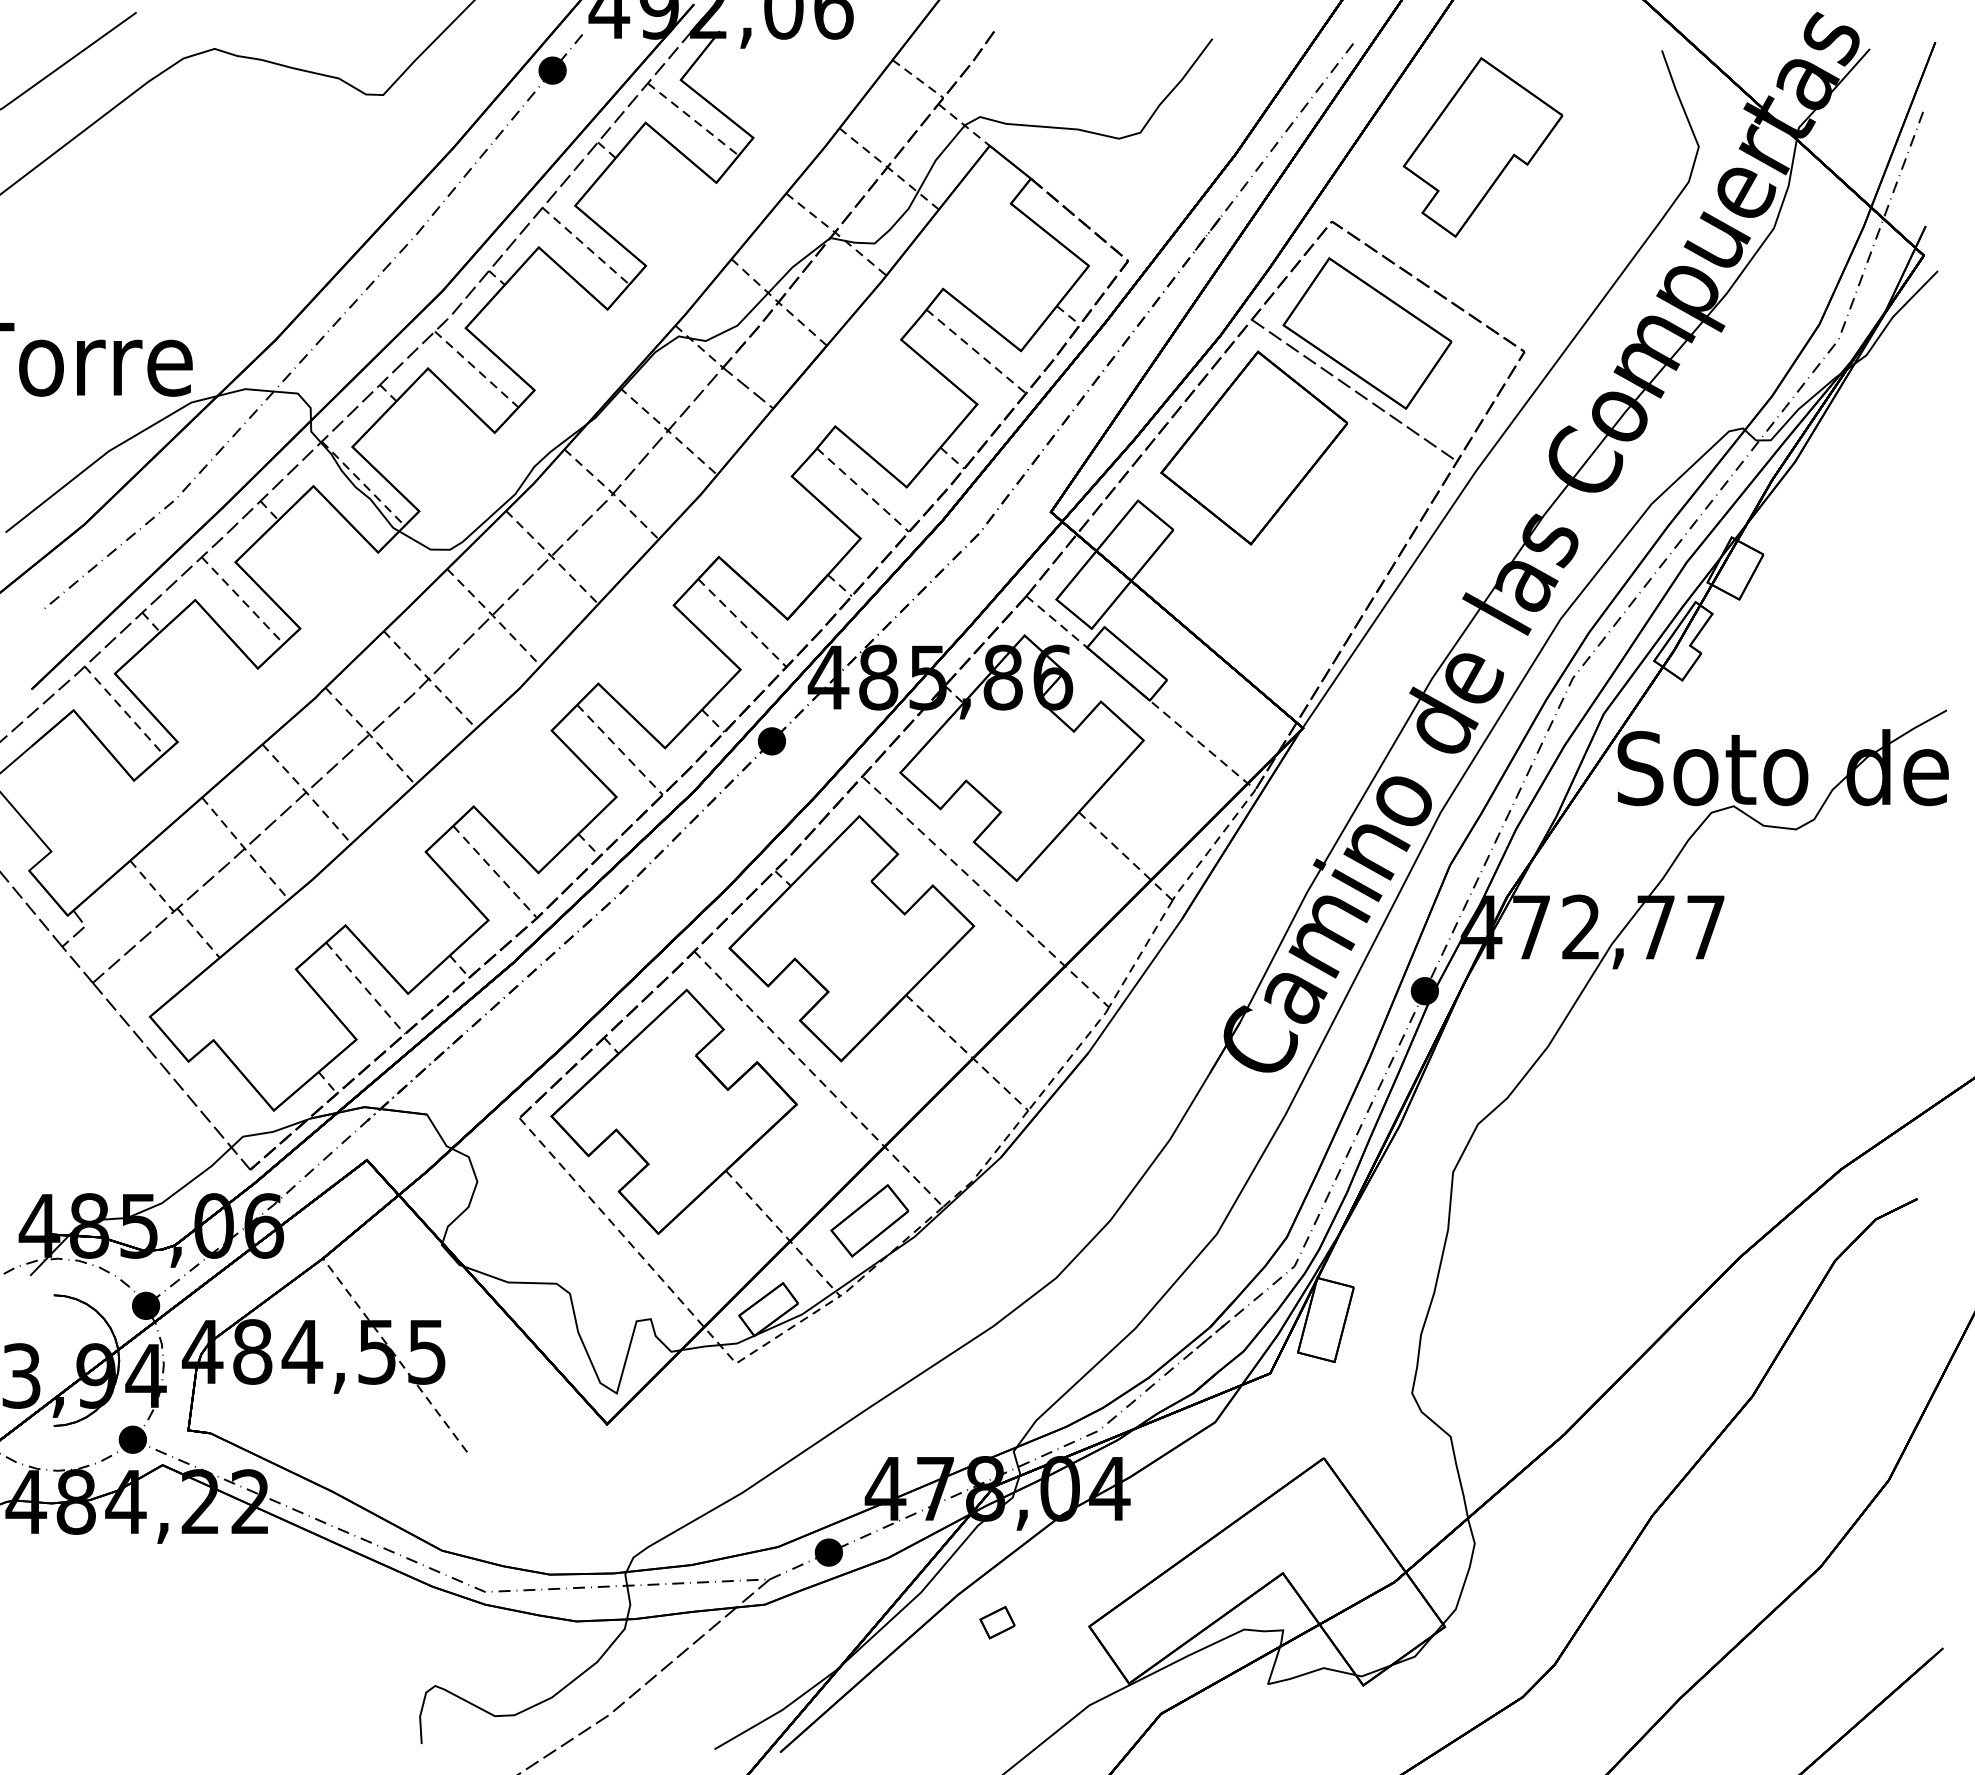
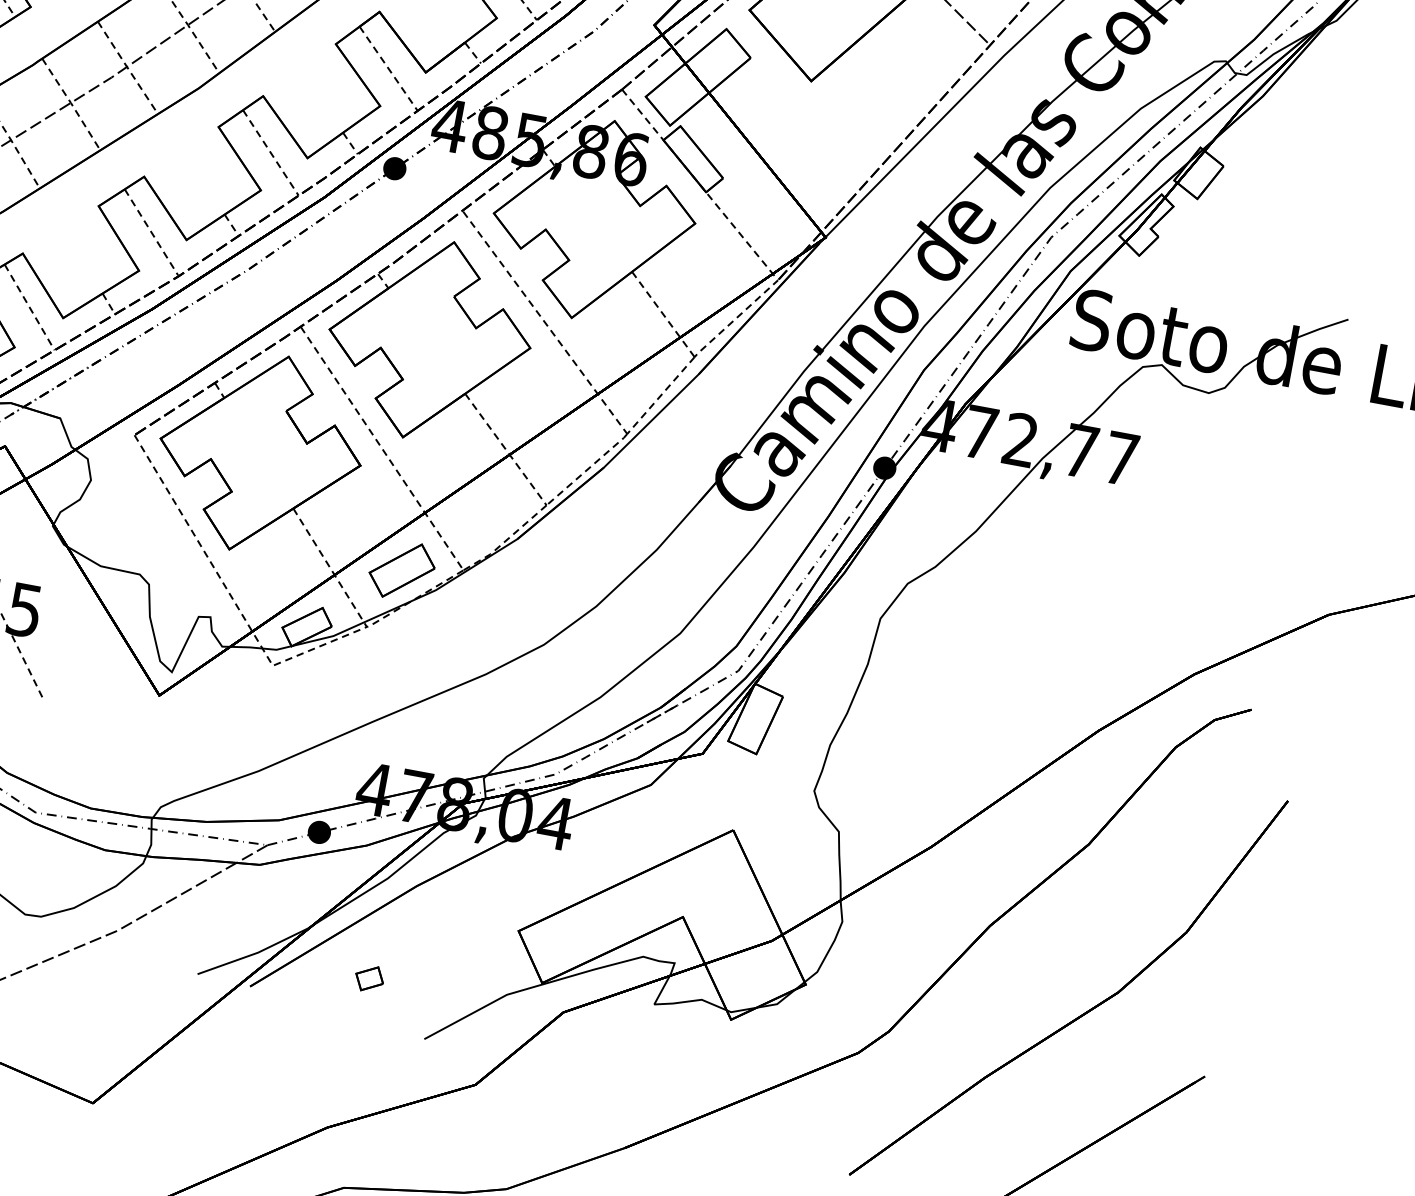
part: (997, 1622) -> (369, 978), moved

